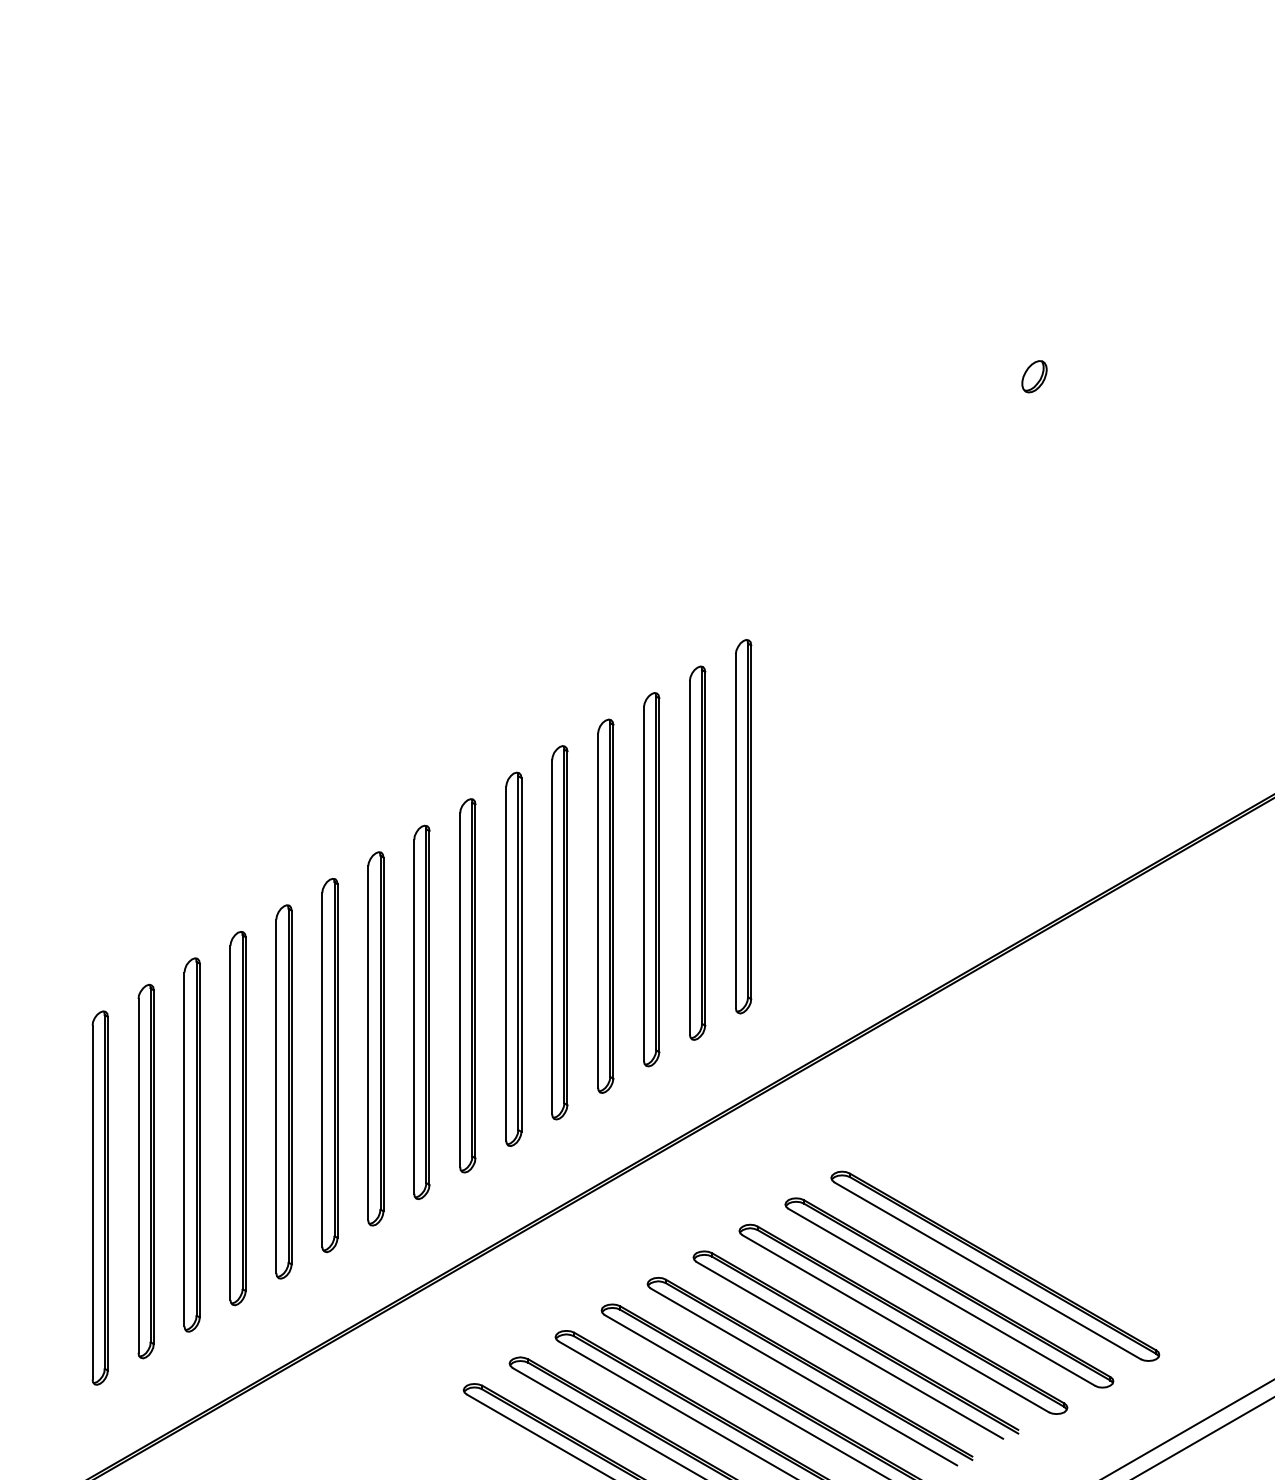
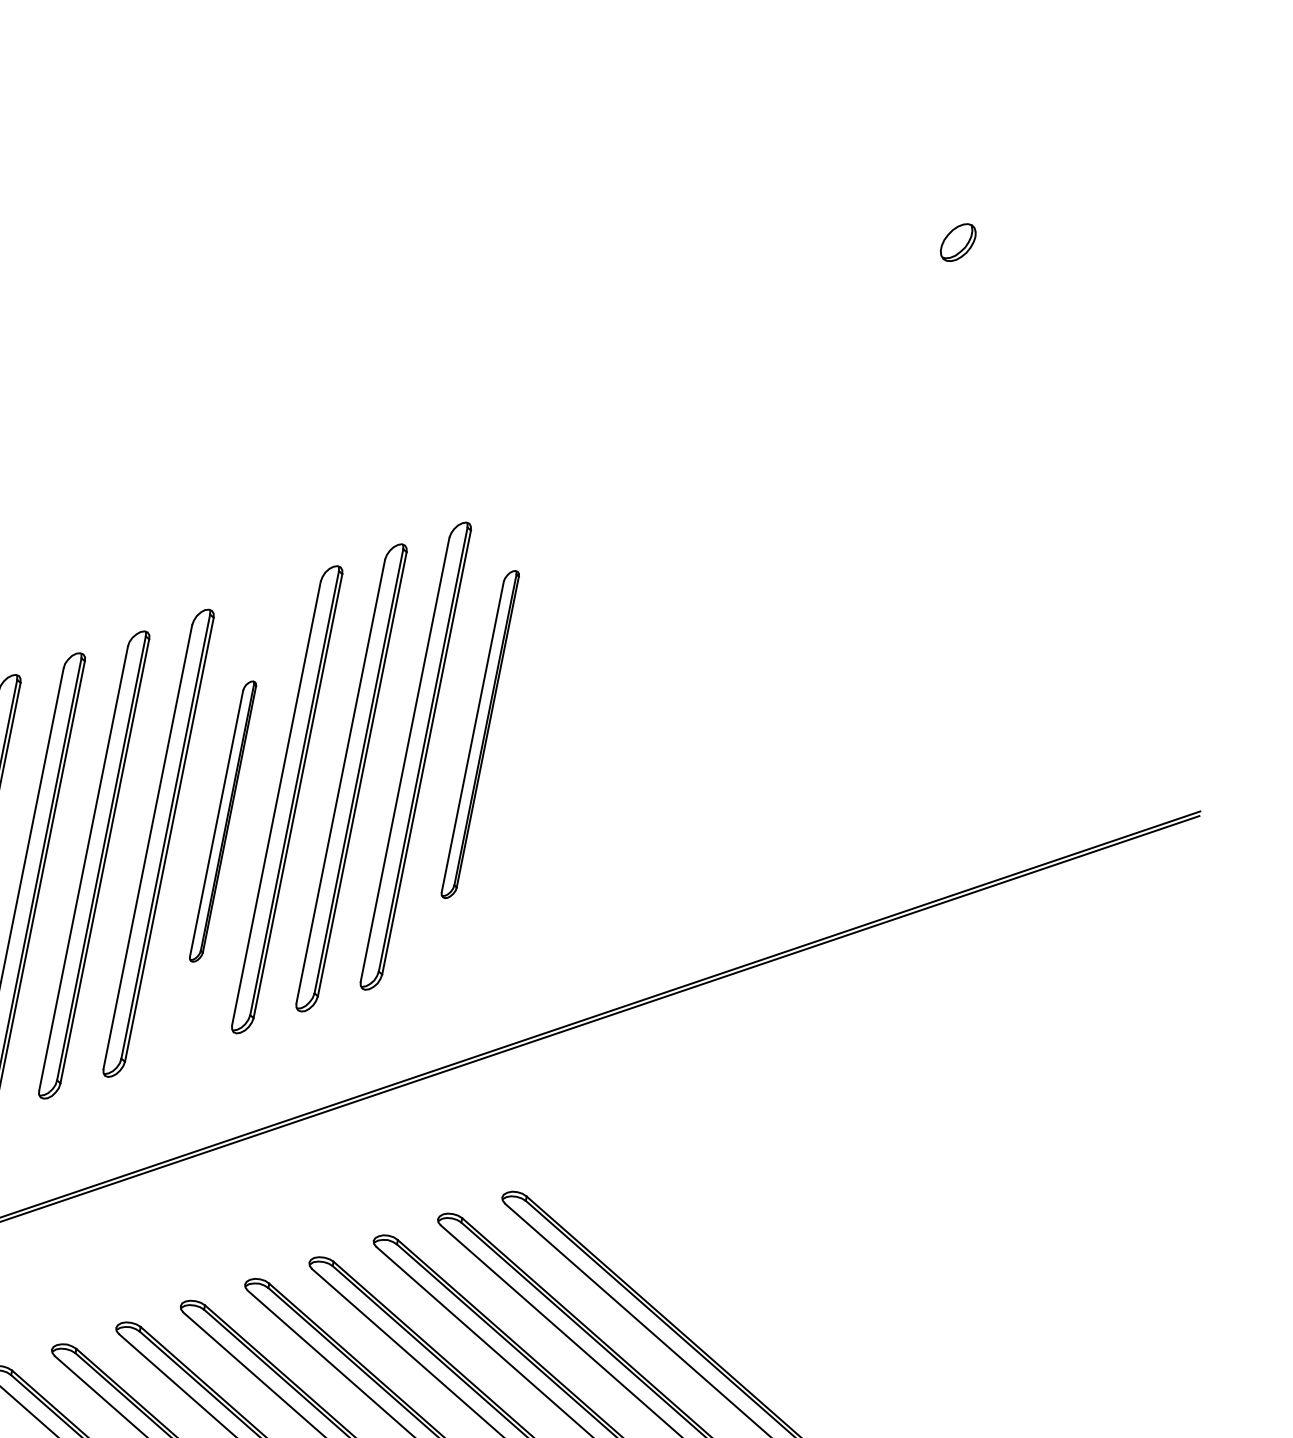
part: (743, 826) -> (480, 734), size x0.7
part: (559, 932) -> (222, 821), size x0.6

